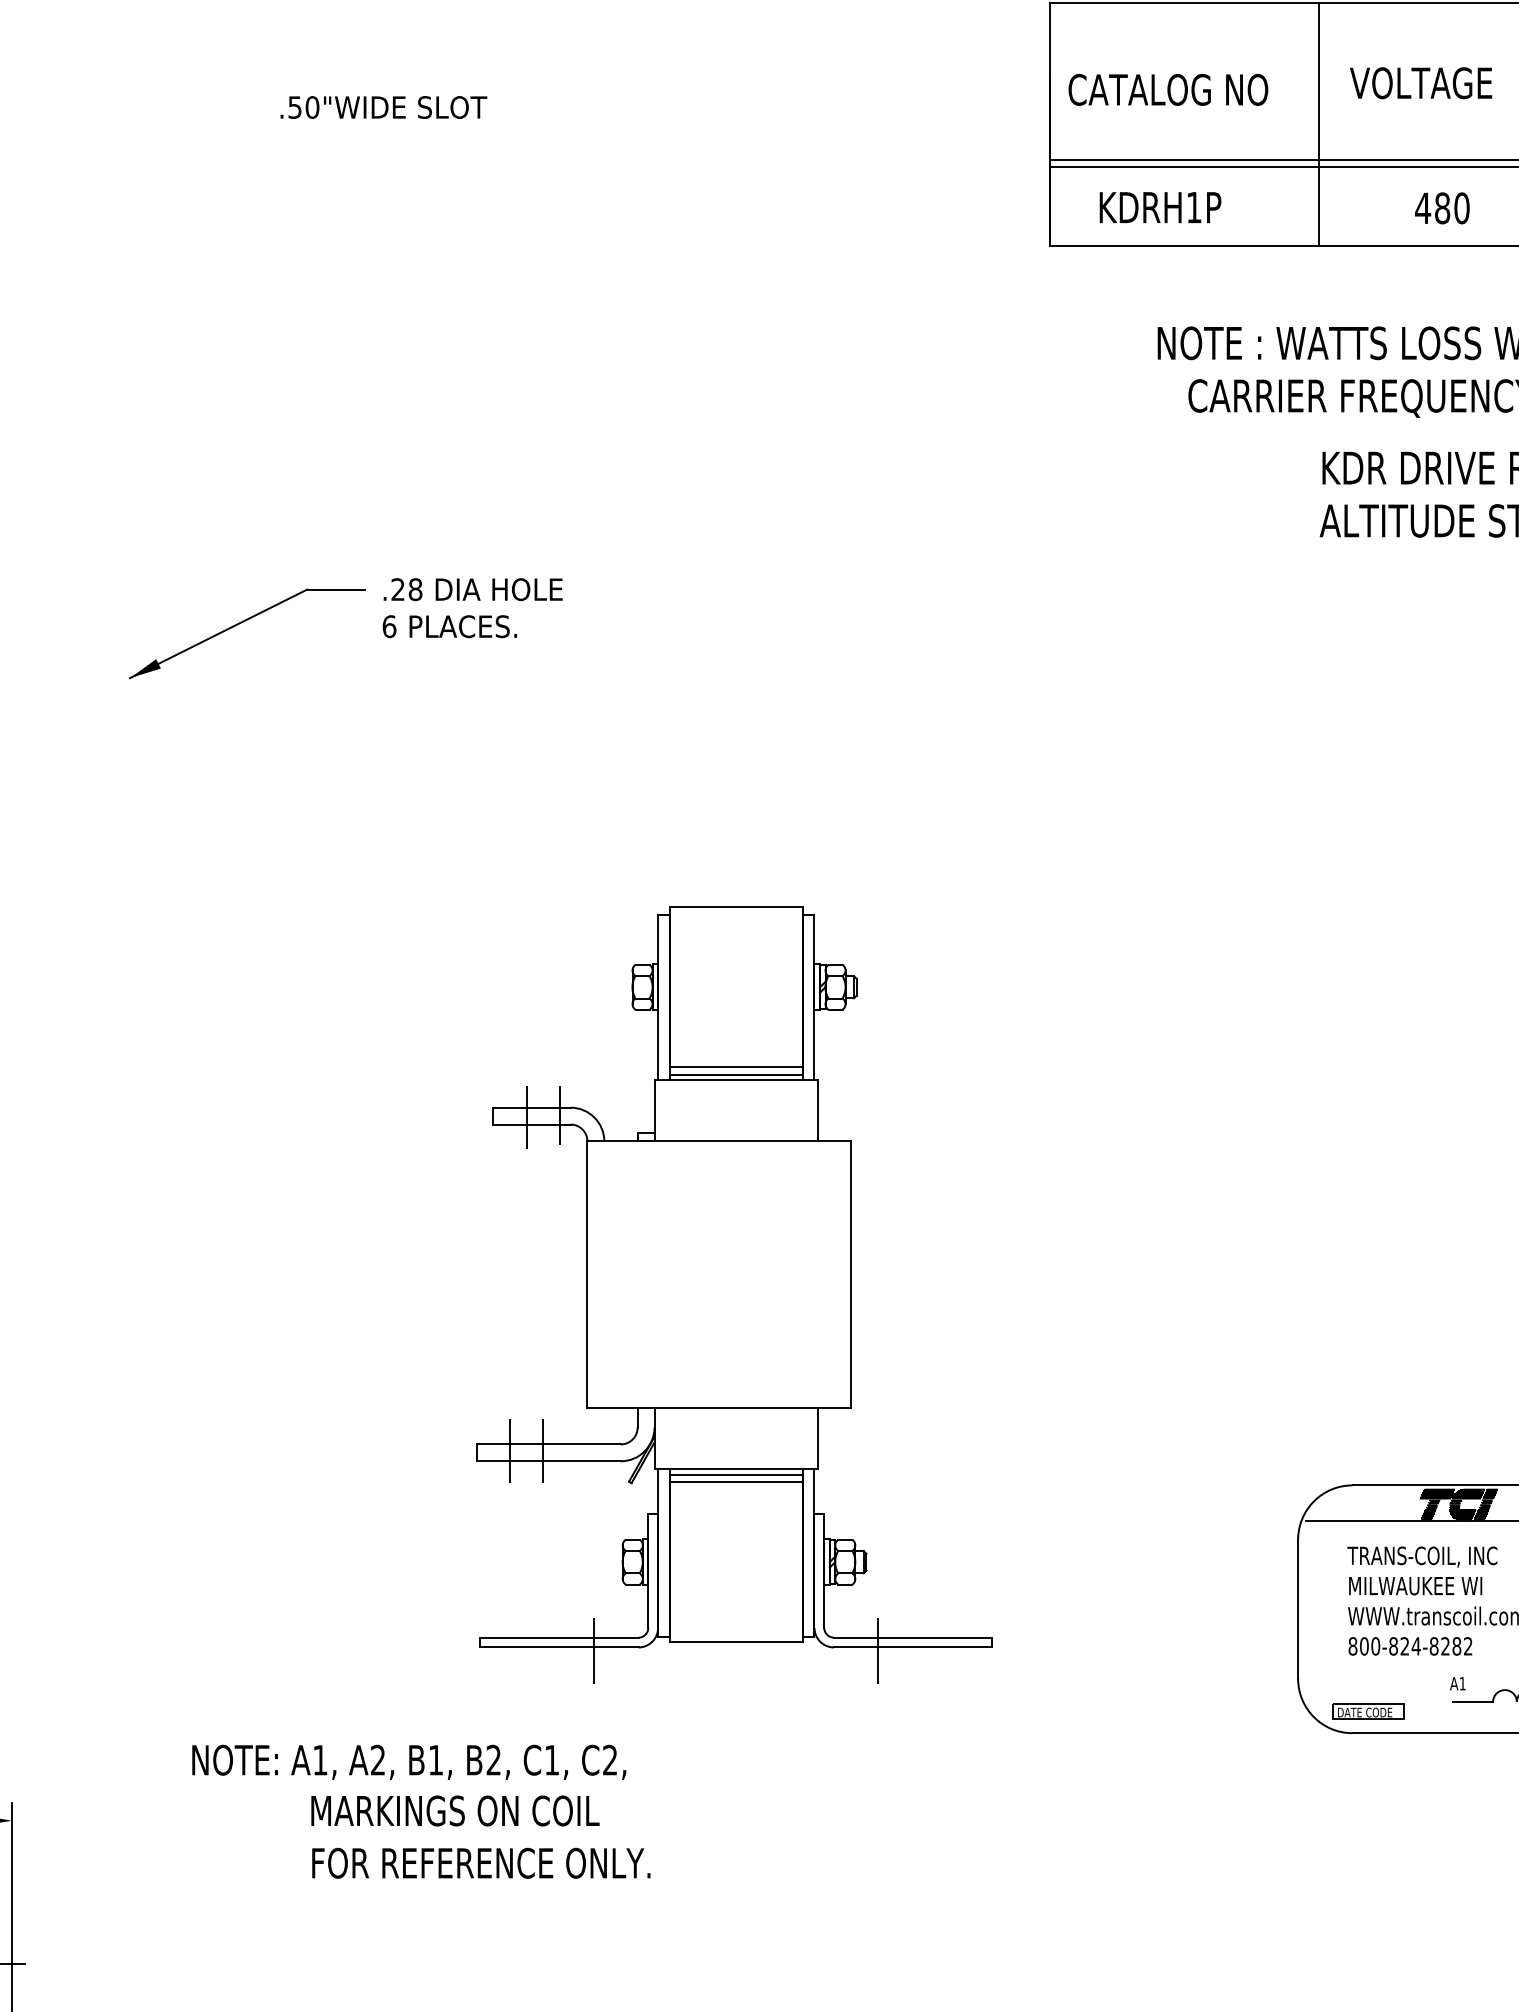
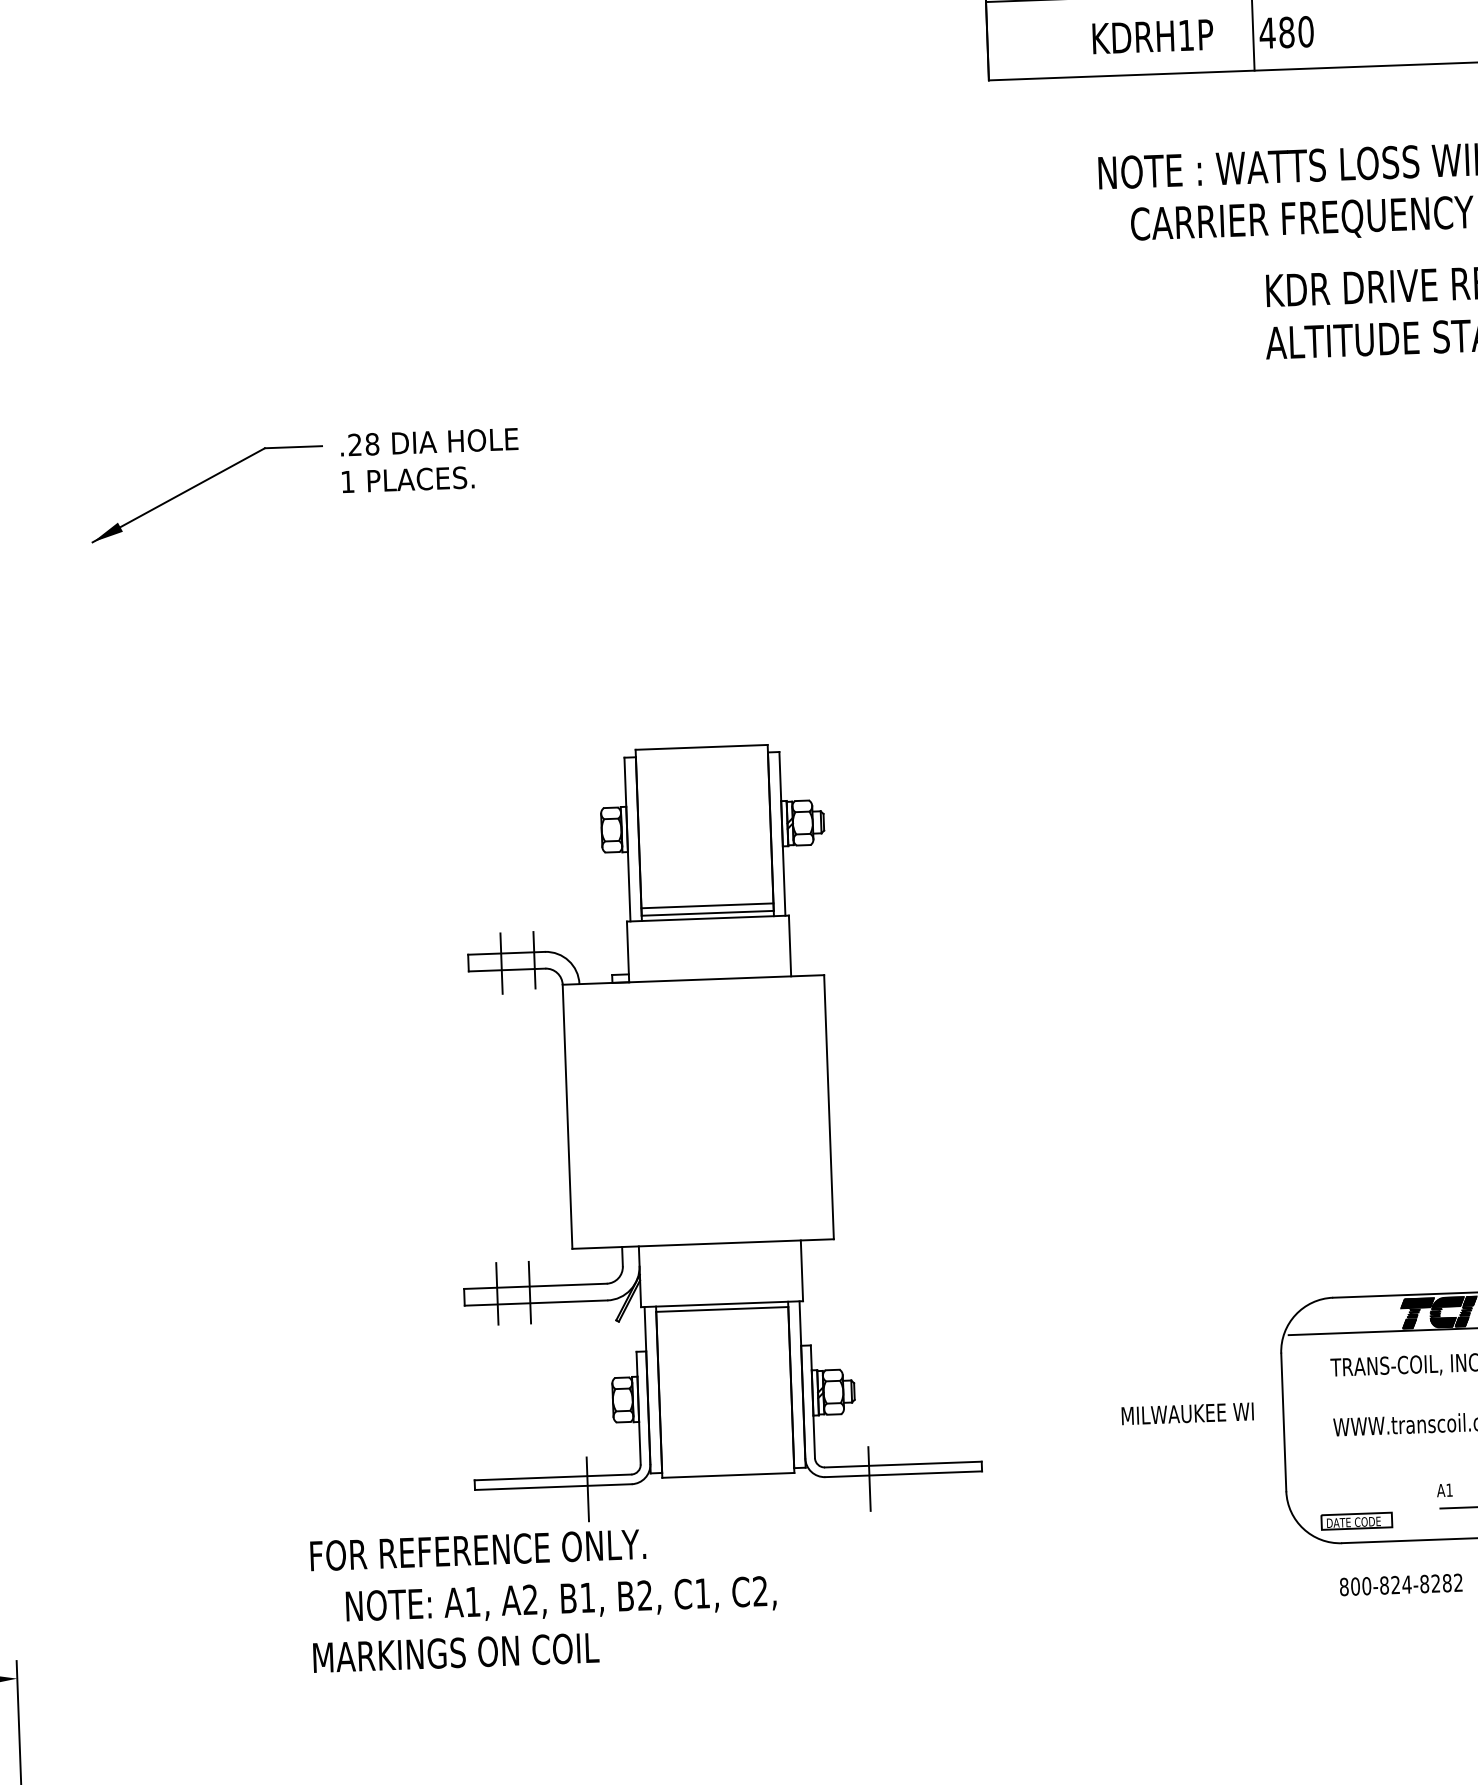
text: (1160, 207) -> (1152, 36), moved
text: (1442, 208) -> (1286, 32), moved
text: (389, 626) -> (347, 481), 6 -> 1
line: (735, 1482) -> (721, 1317), removed
text: (1415, 1586) -> (1187, 1414), moved
text: (1410, 1646) -> (1401, 1585), moved
text: (409, 1761) -> (561, 1599), moved
text: (481, 1862) -> (478, 1549), moved

